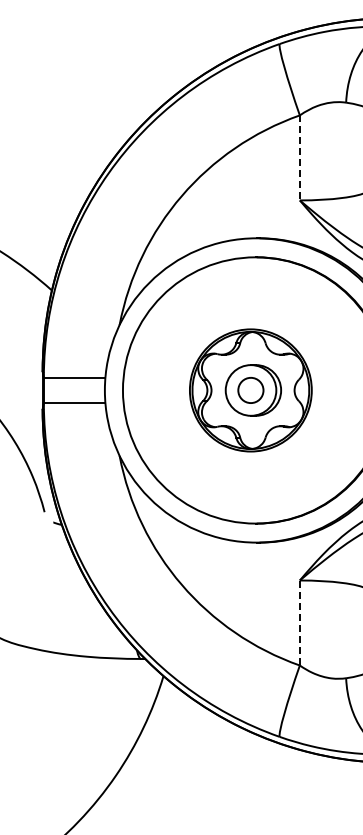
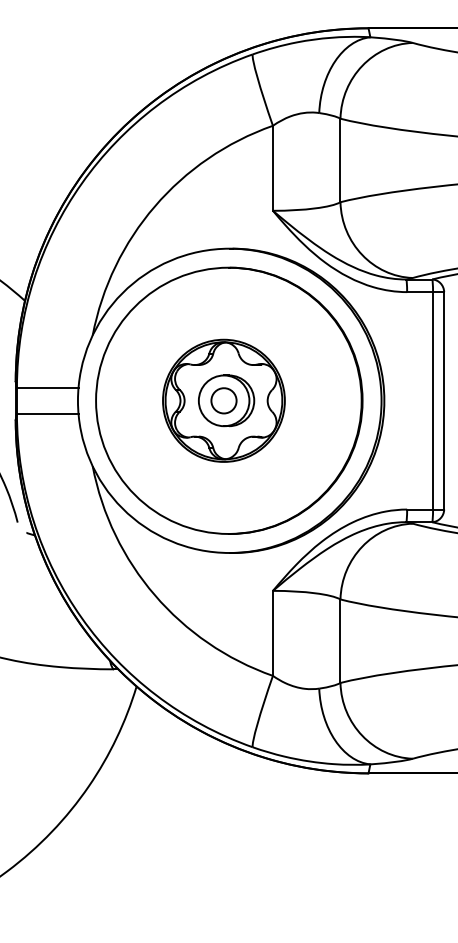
line: (299, 158) -> (272, 168), dashed -> solid
line: (299, 623) -> (272, 633), dashed -> solid

